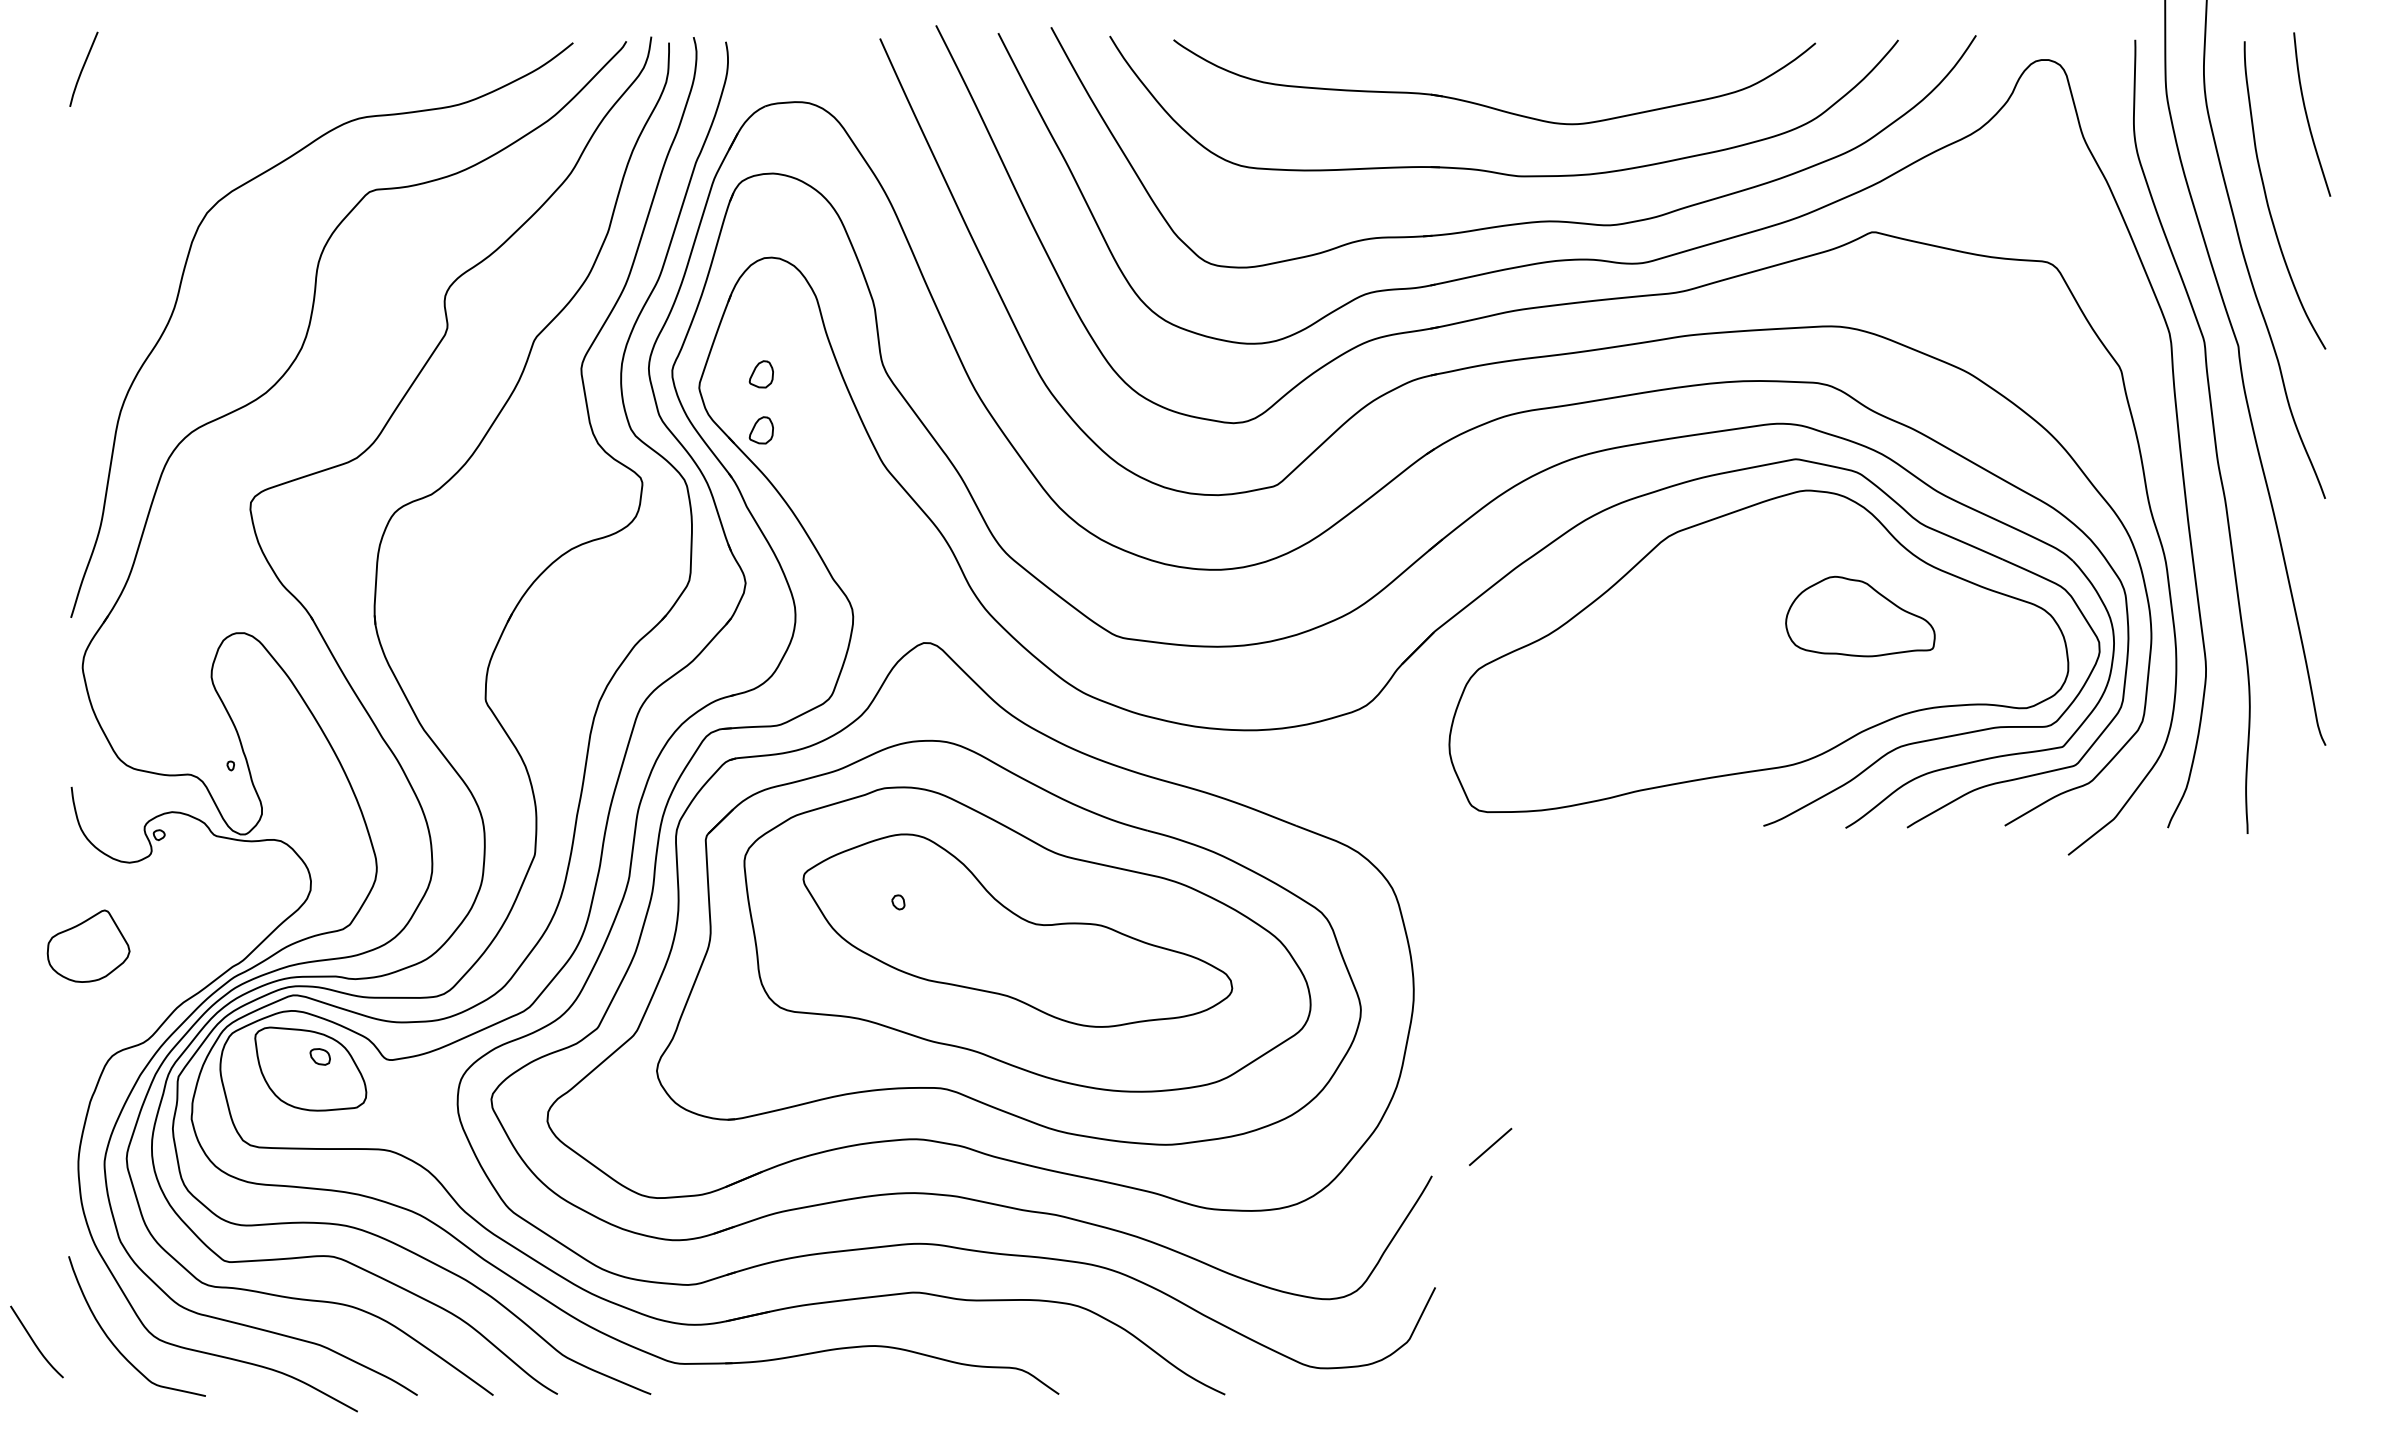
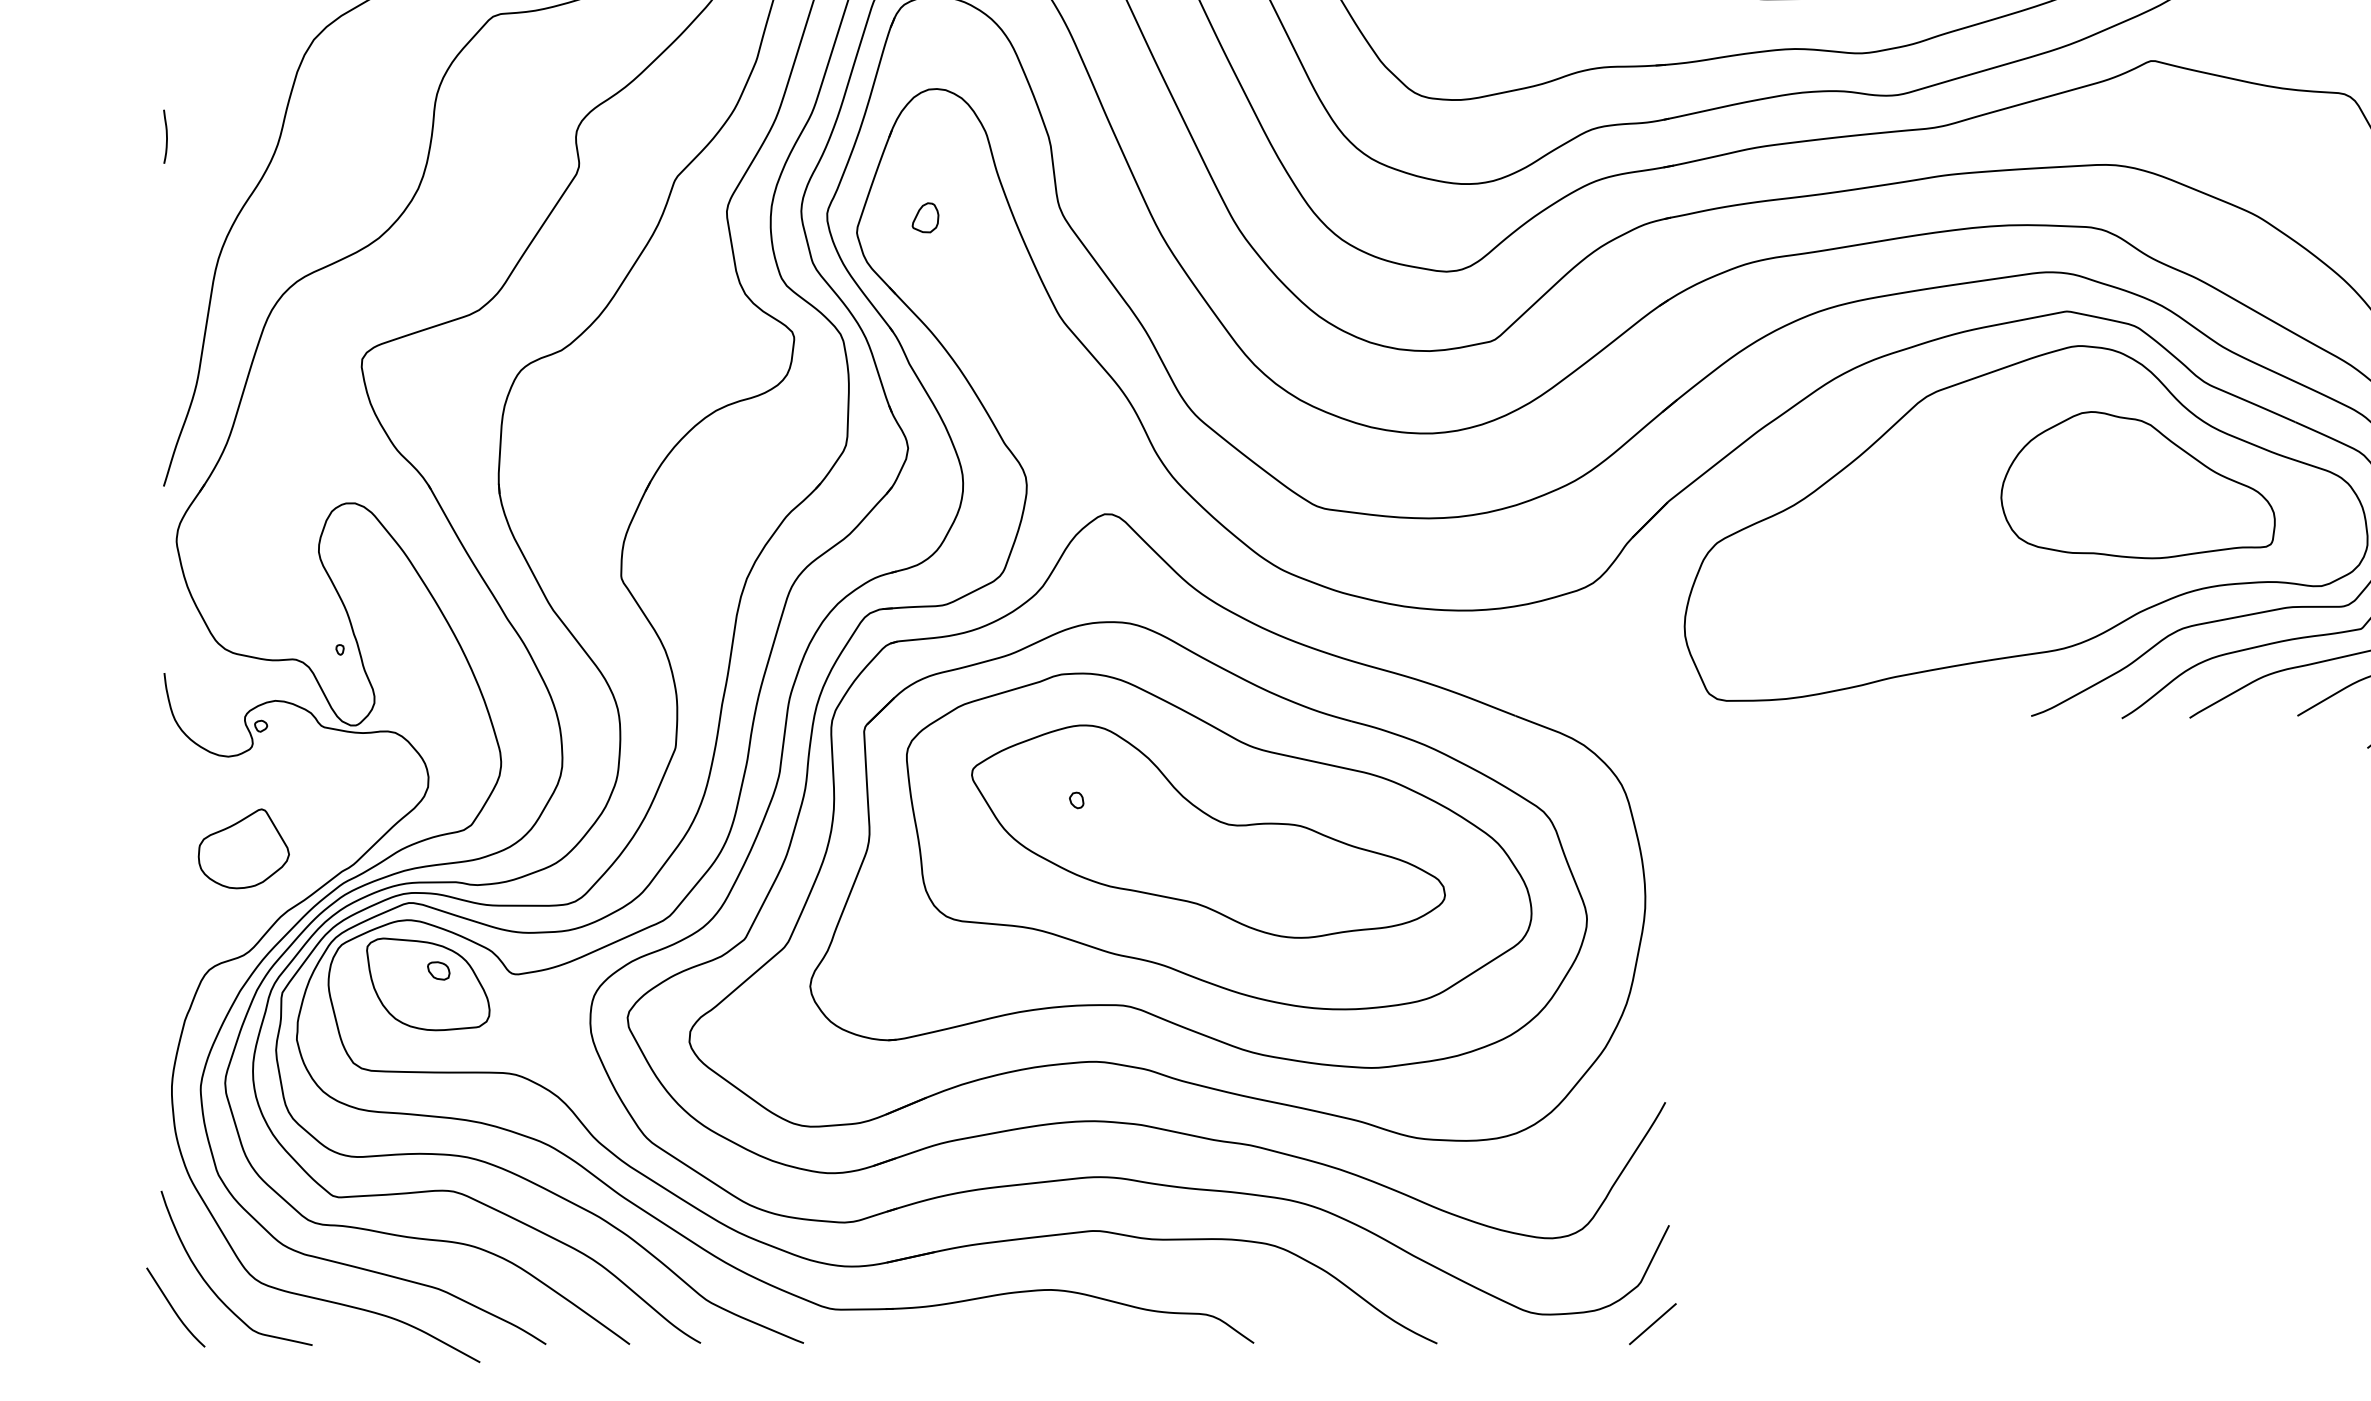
curve: (73, 300) -> (166, 136), added
part: (760, 430) -> (924, 279), removed
part: (1860, 616) -> (2138, 484), size x1.67
part: (88, 945) -> (243, 848), moved
line: (1490, 1146) -> (1652, 1323), moved
curve: (35, 1342) -> (174, 1308), moved

